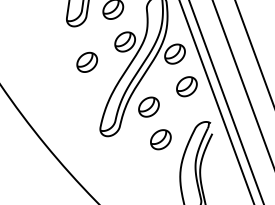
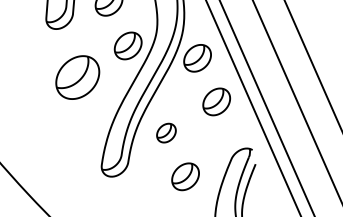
part: (87, 61) -> (78, 75), size x1.6
part: (148, 106) -> (165, 132), size x0.7

